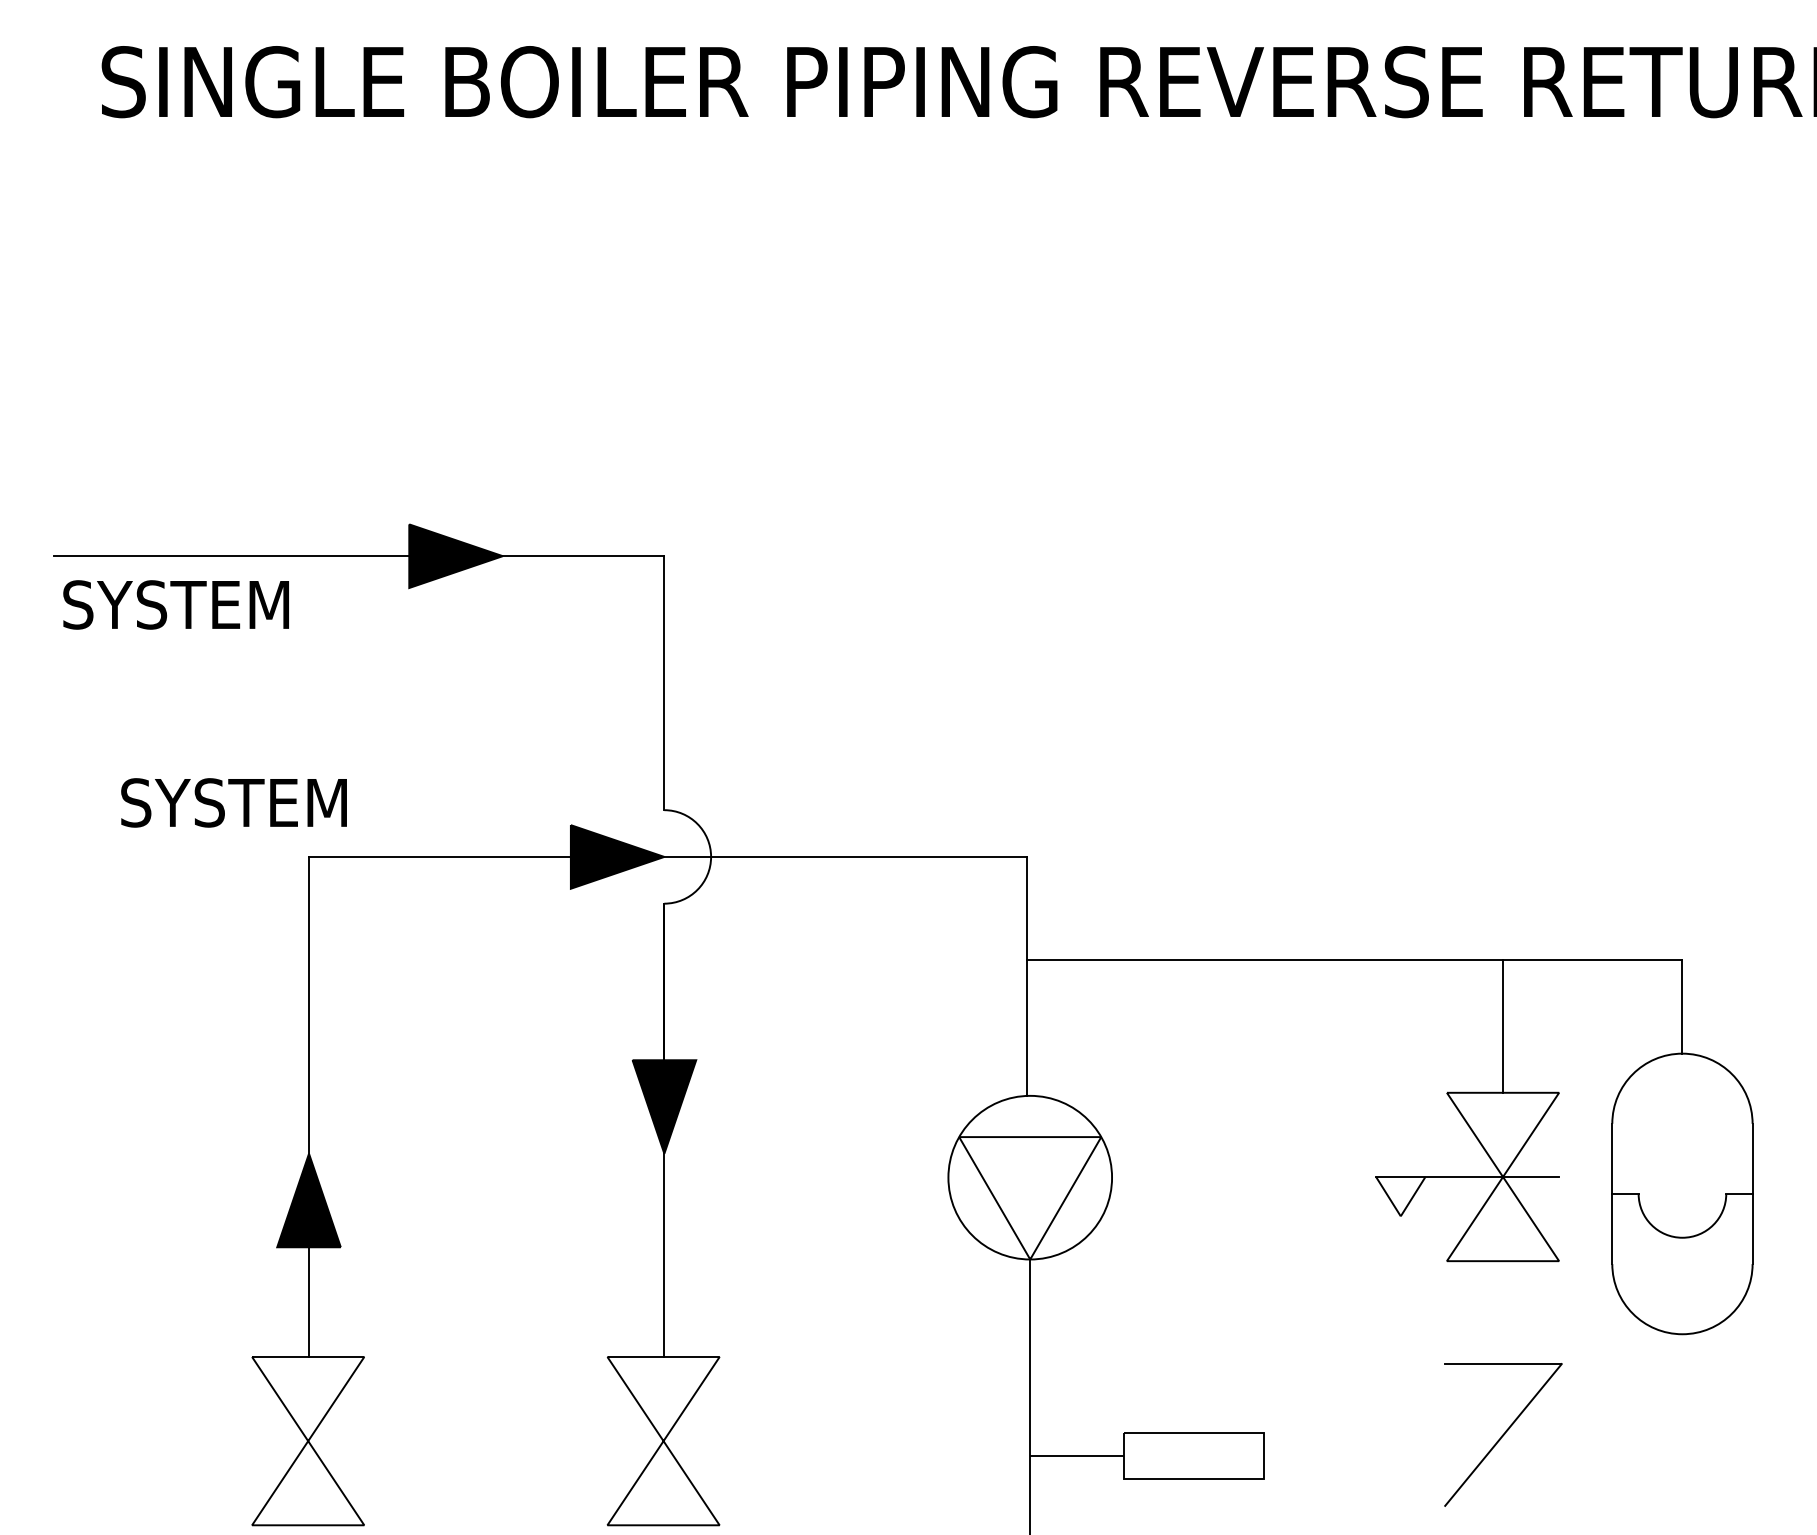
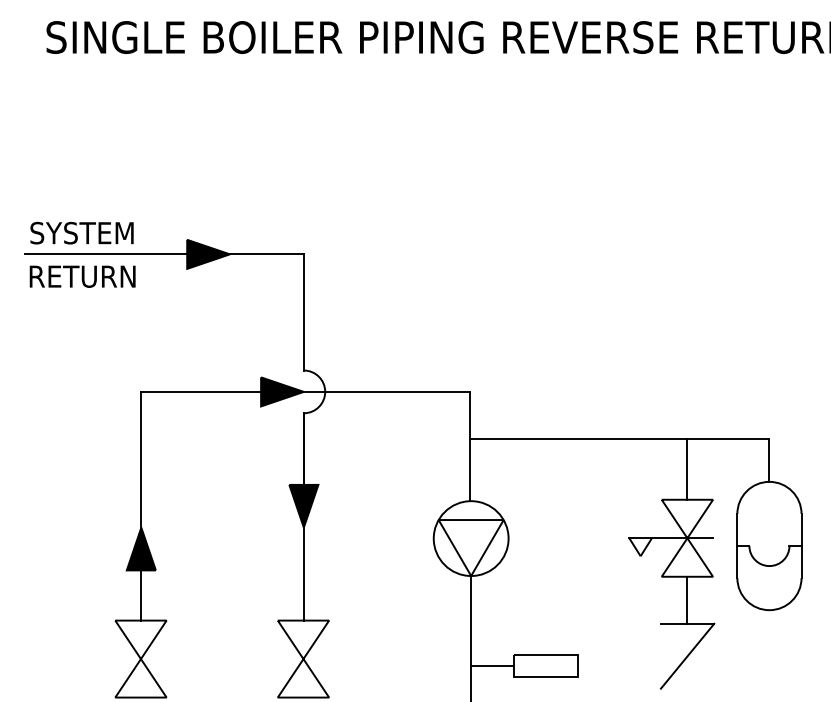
text: (180, 604) -> (82, 276), SYSTEM -> RETURN
text: (232, 801) -> (81, 232), moved
line: (1503, 1310) -> (687, 599), added

